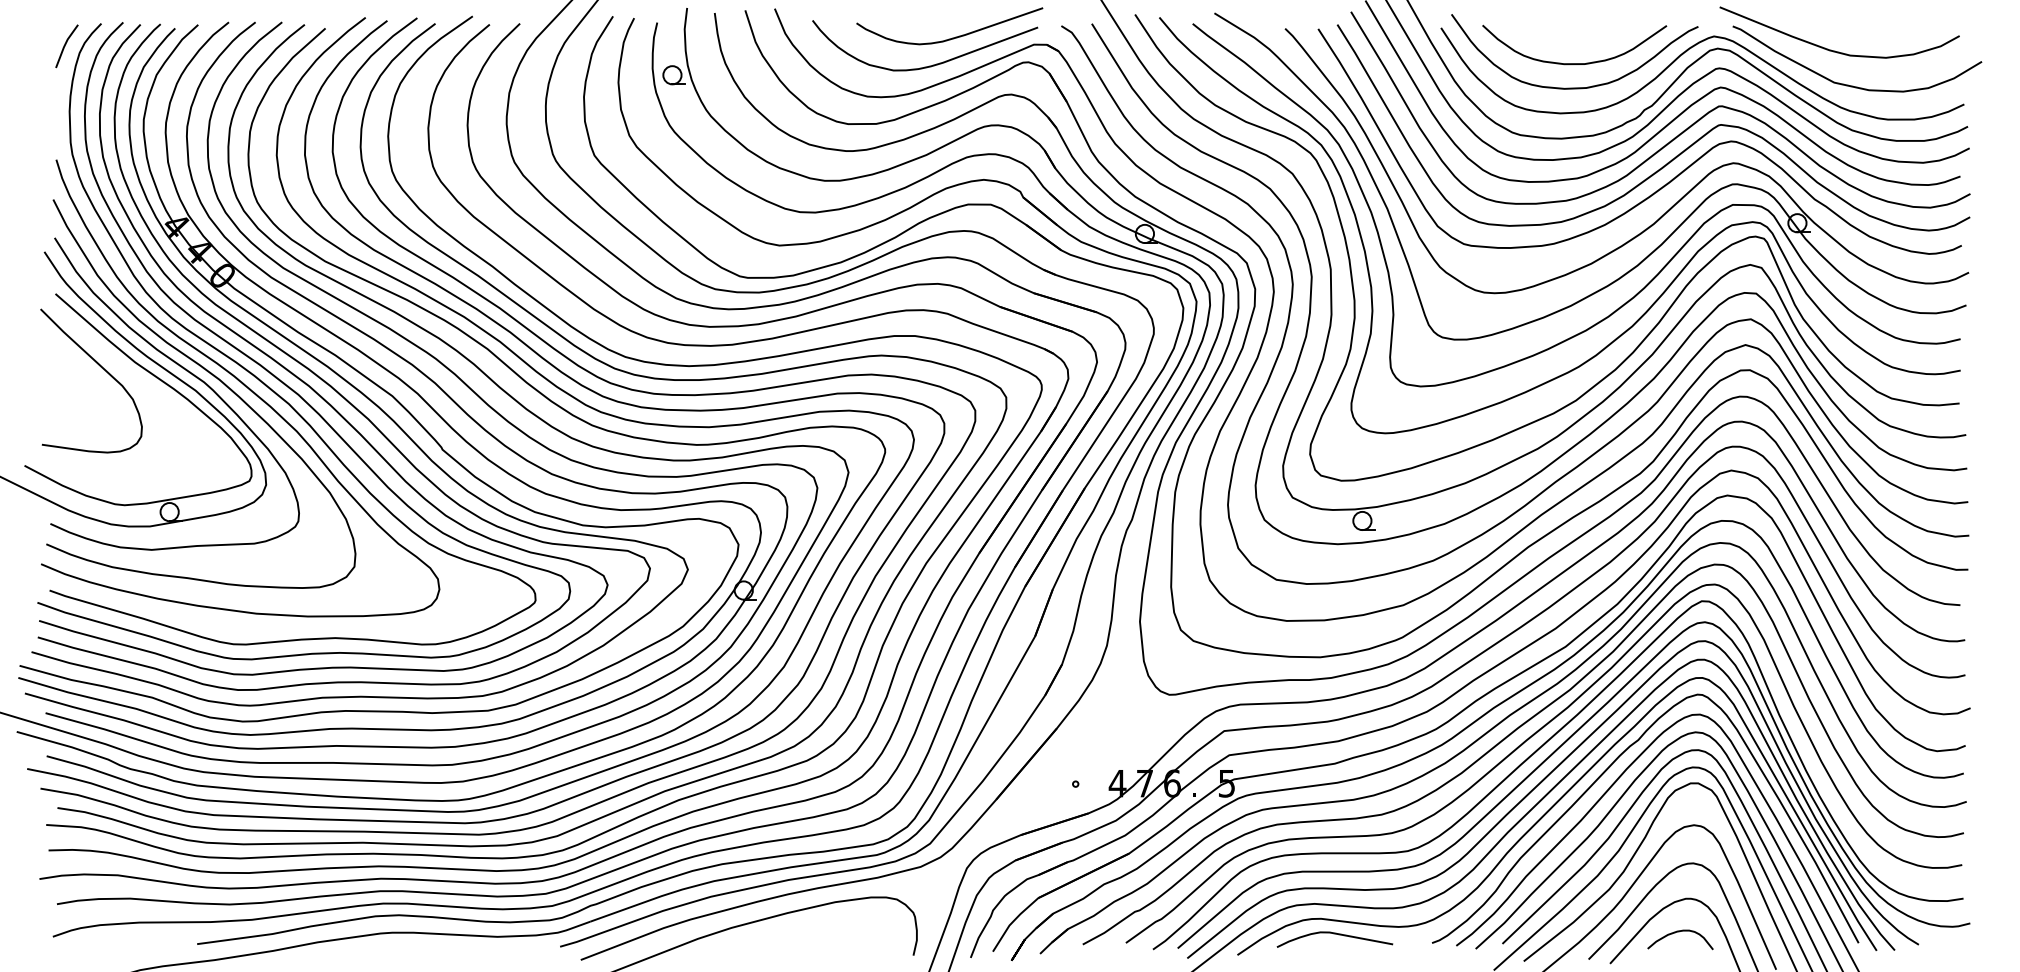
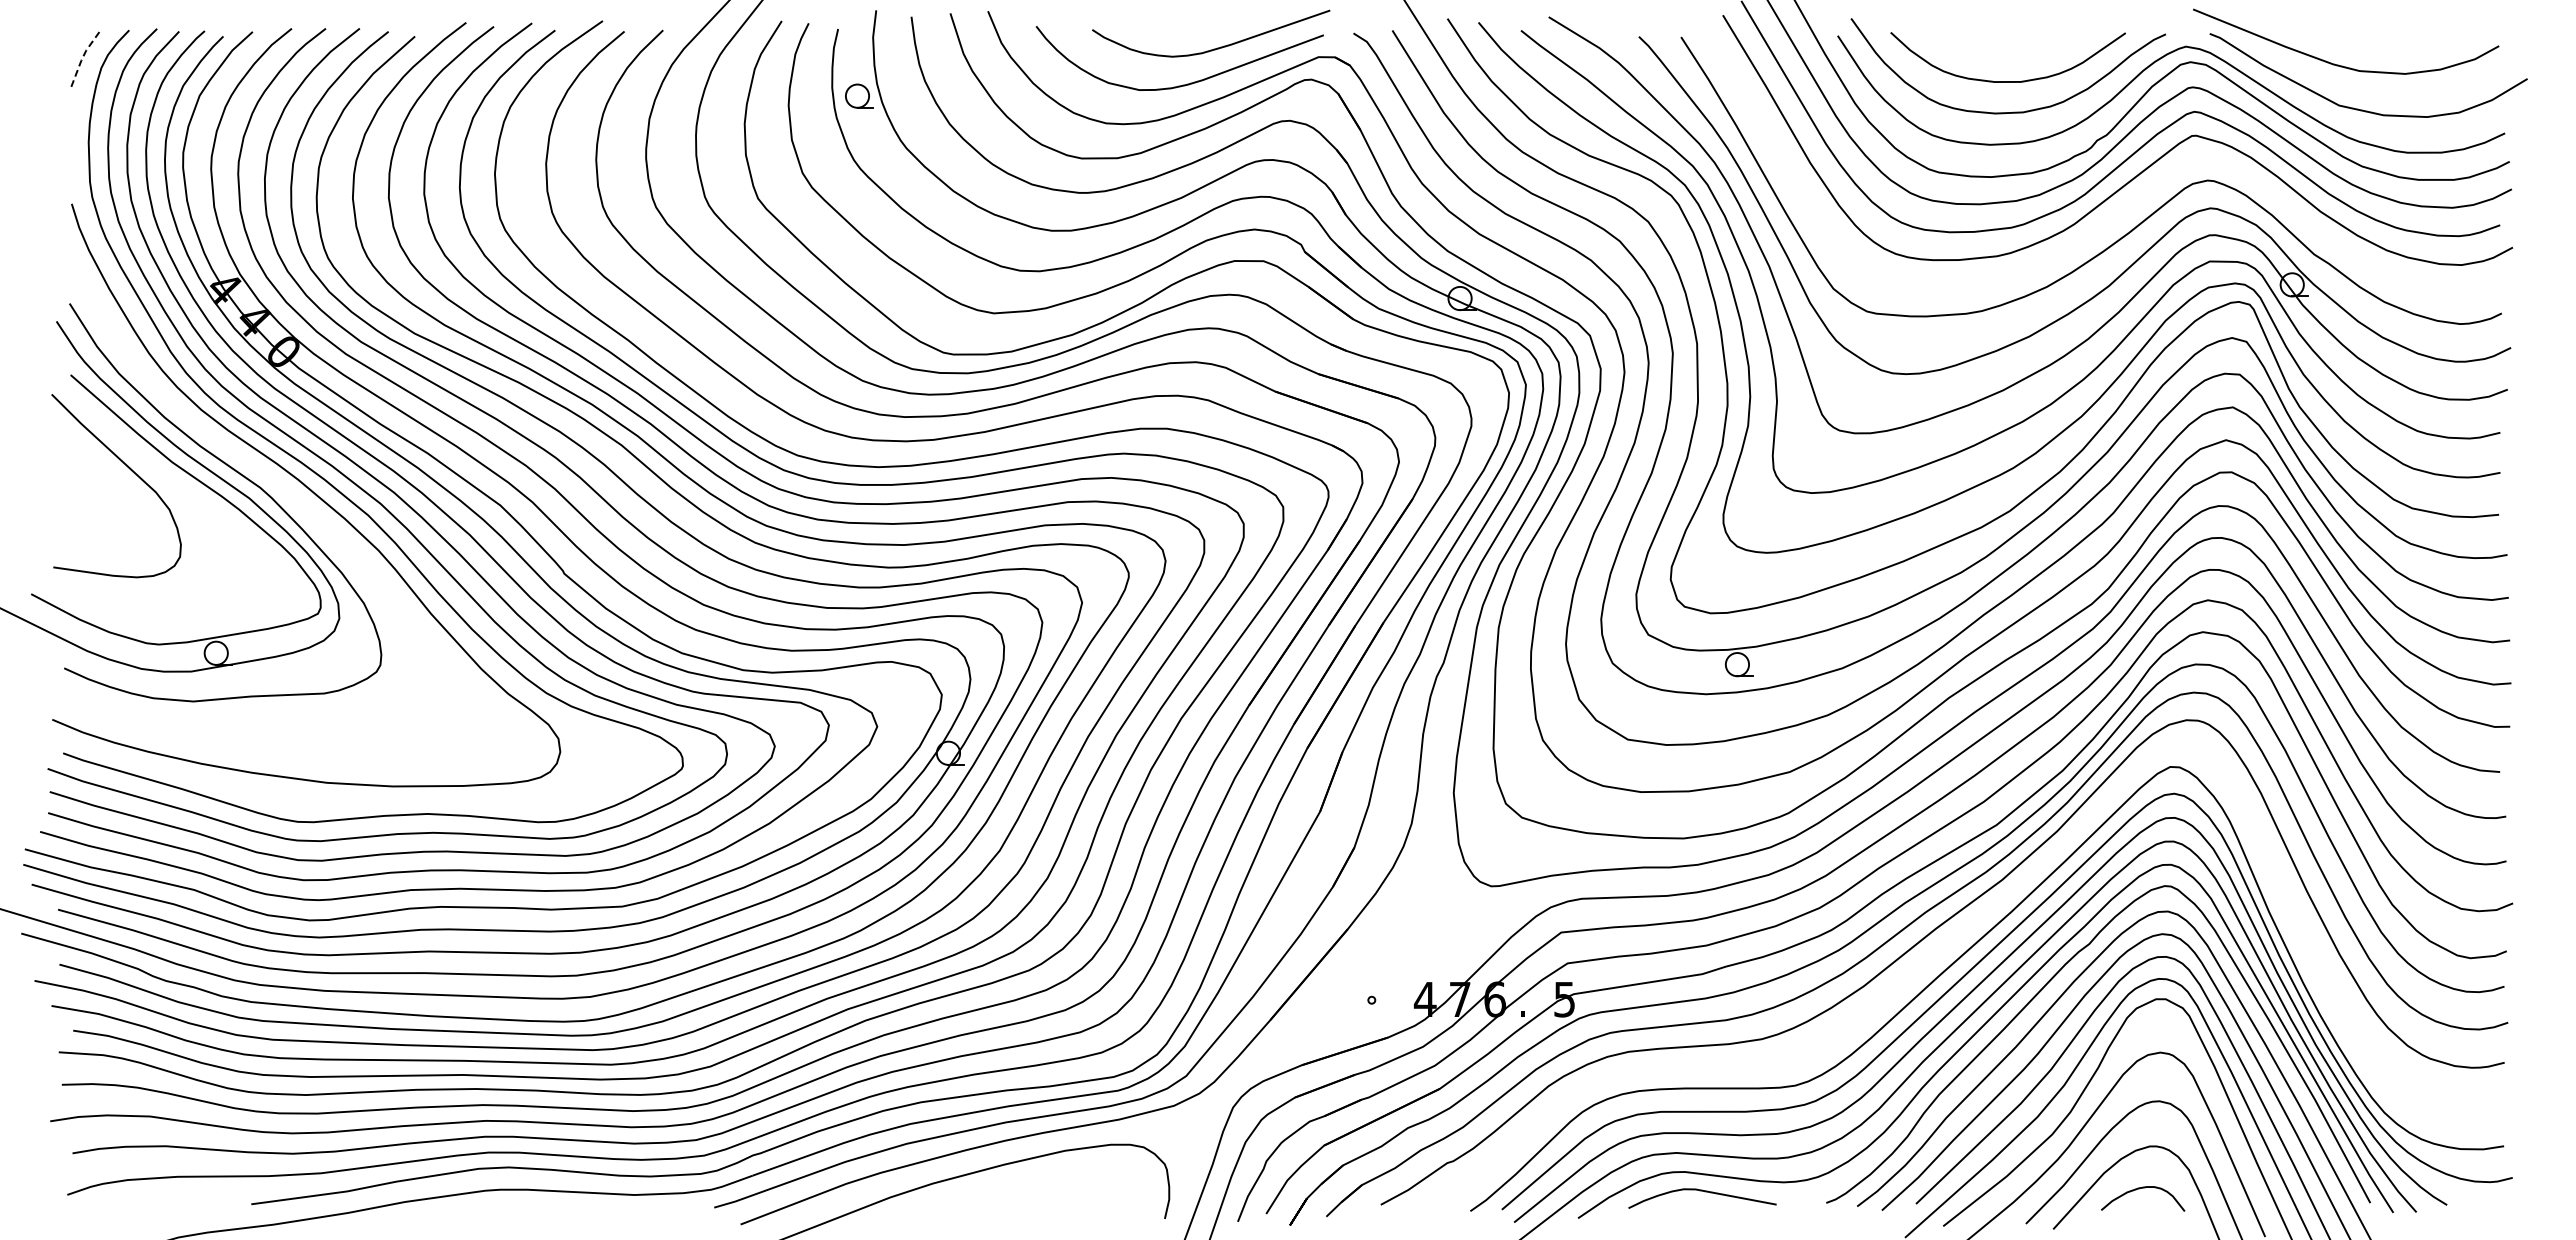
line: (64, 45) -> (82, 58), solid -> dashed
curve: (1676, 155) -> (2138, 198), removed
curve: (213, 376) -> (272, 480), removed
curve: (1527, 741) -> (1947, 945), removed

